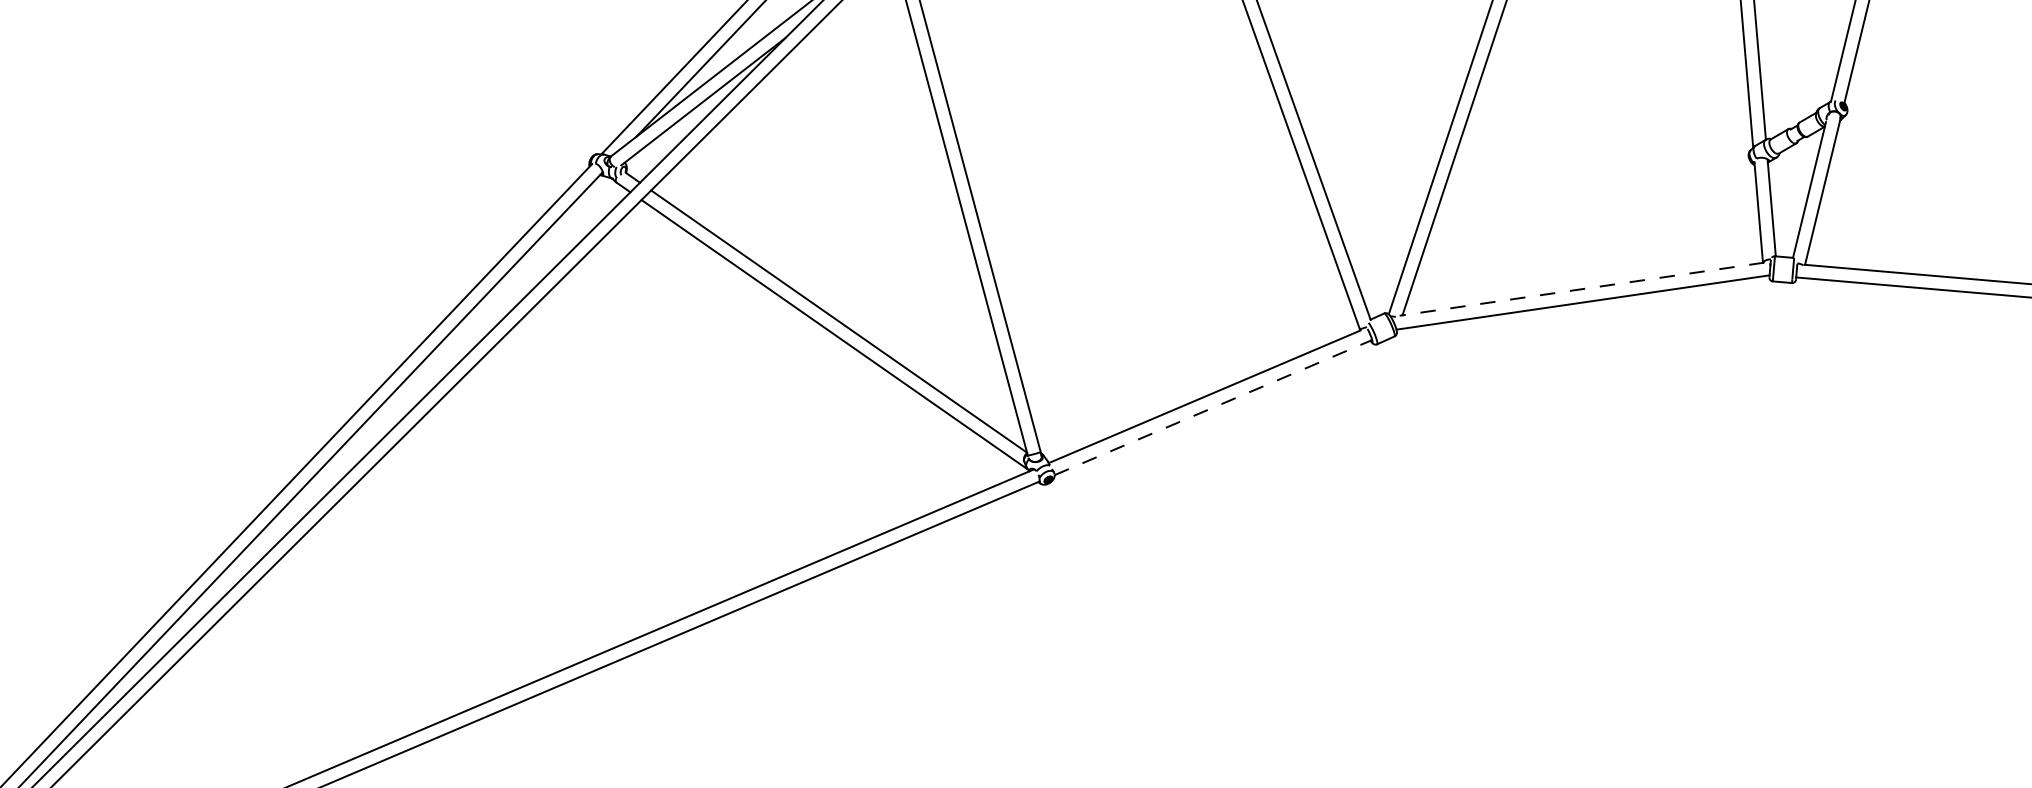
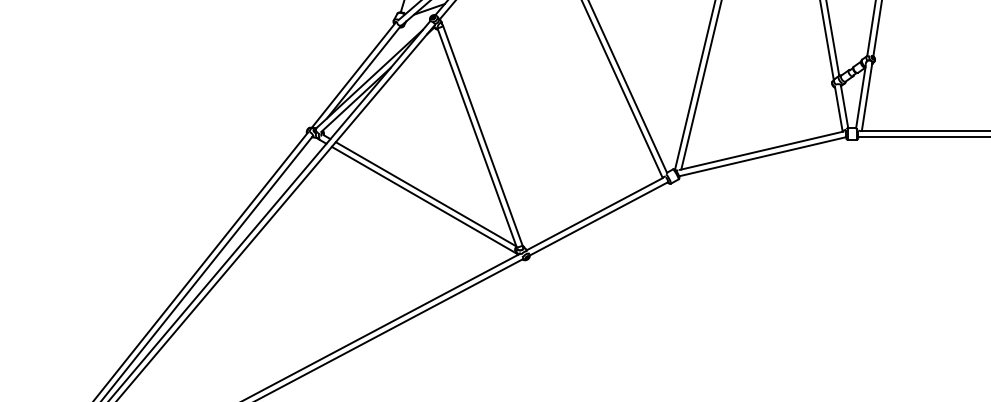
line: (1581, 288) -> (761, 150), dashed -> solid
line: (1214, 407) -> (599, 218), dashed -> solid

